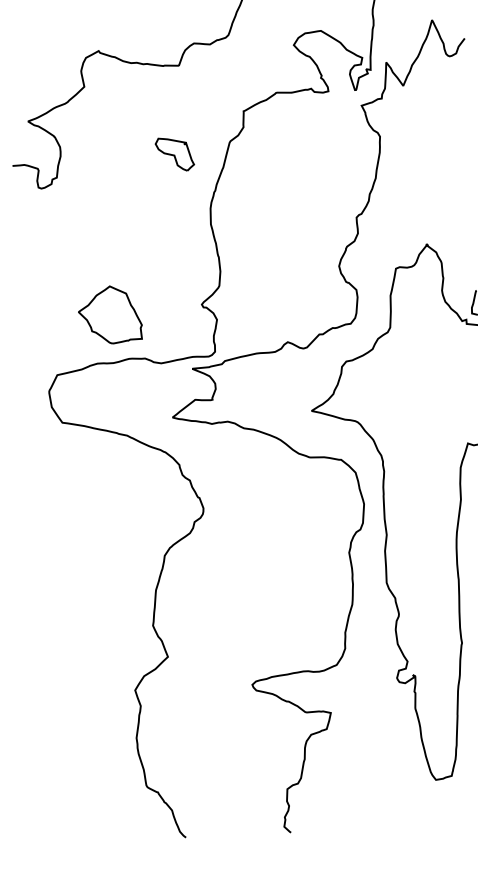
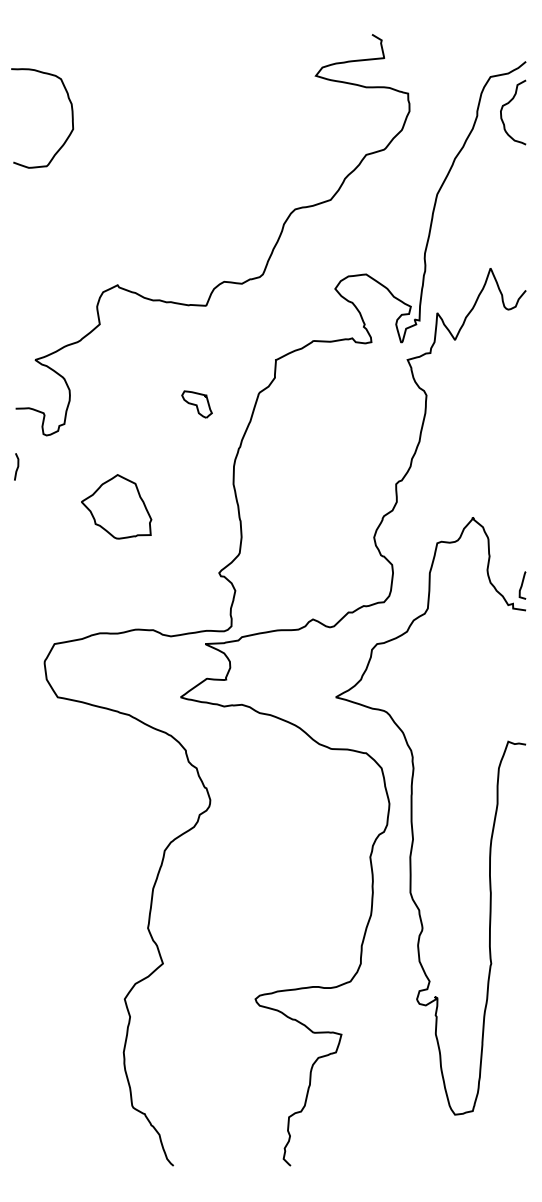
part: (174, 154) -> (196, 404), size x0.71
line: (16, 217) -> (17, 466), added
part: (110, 314) -> (116, 506), moved

